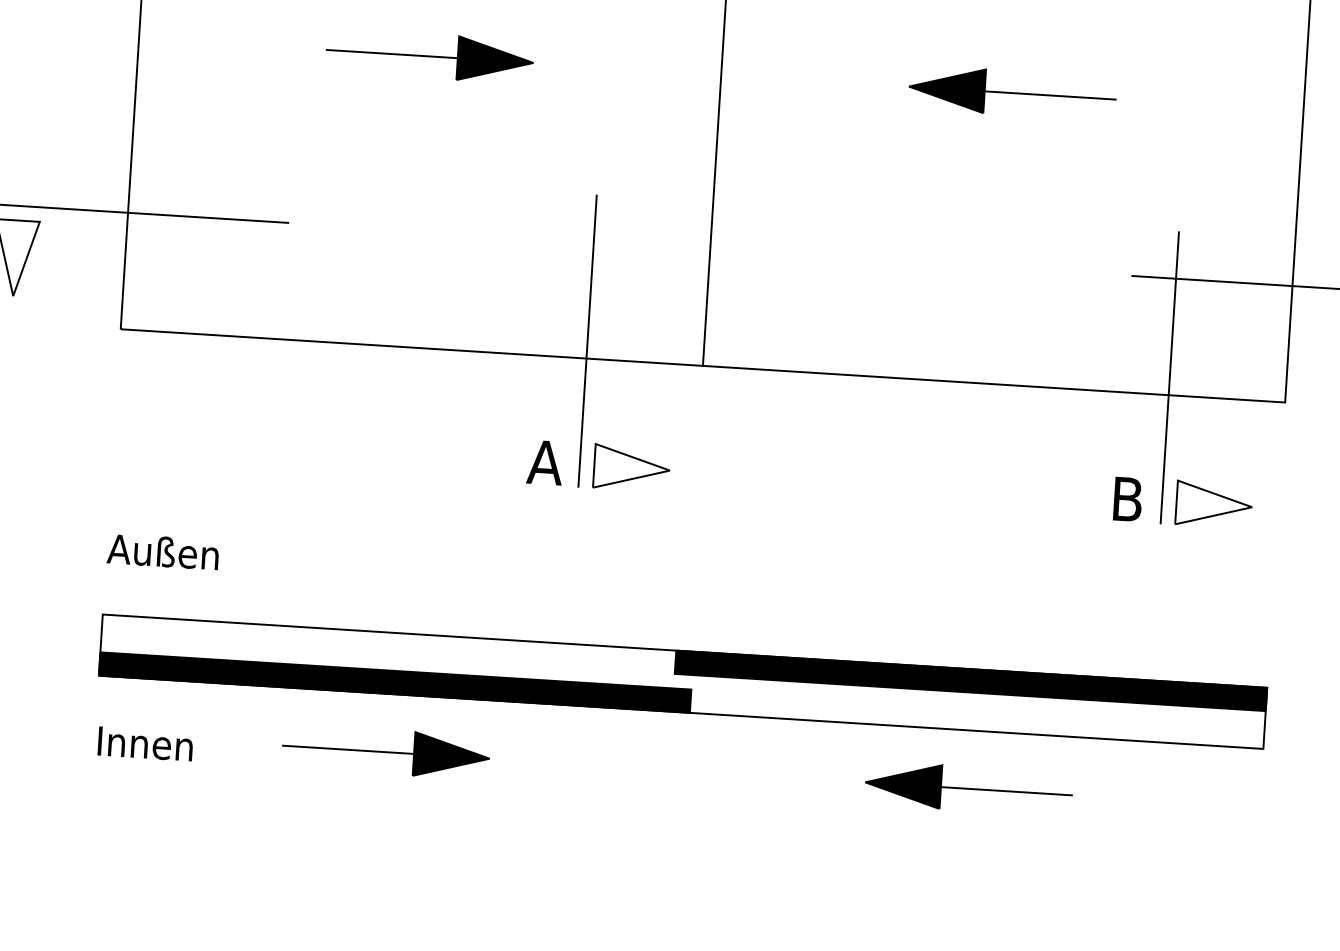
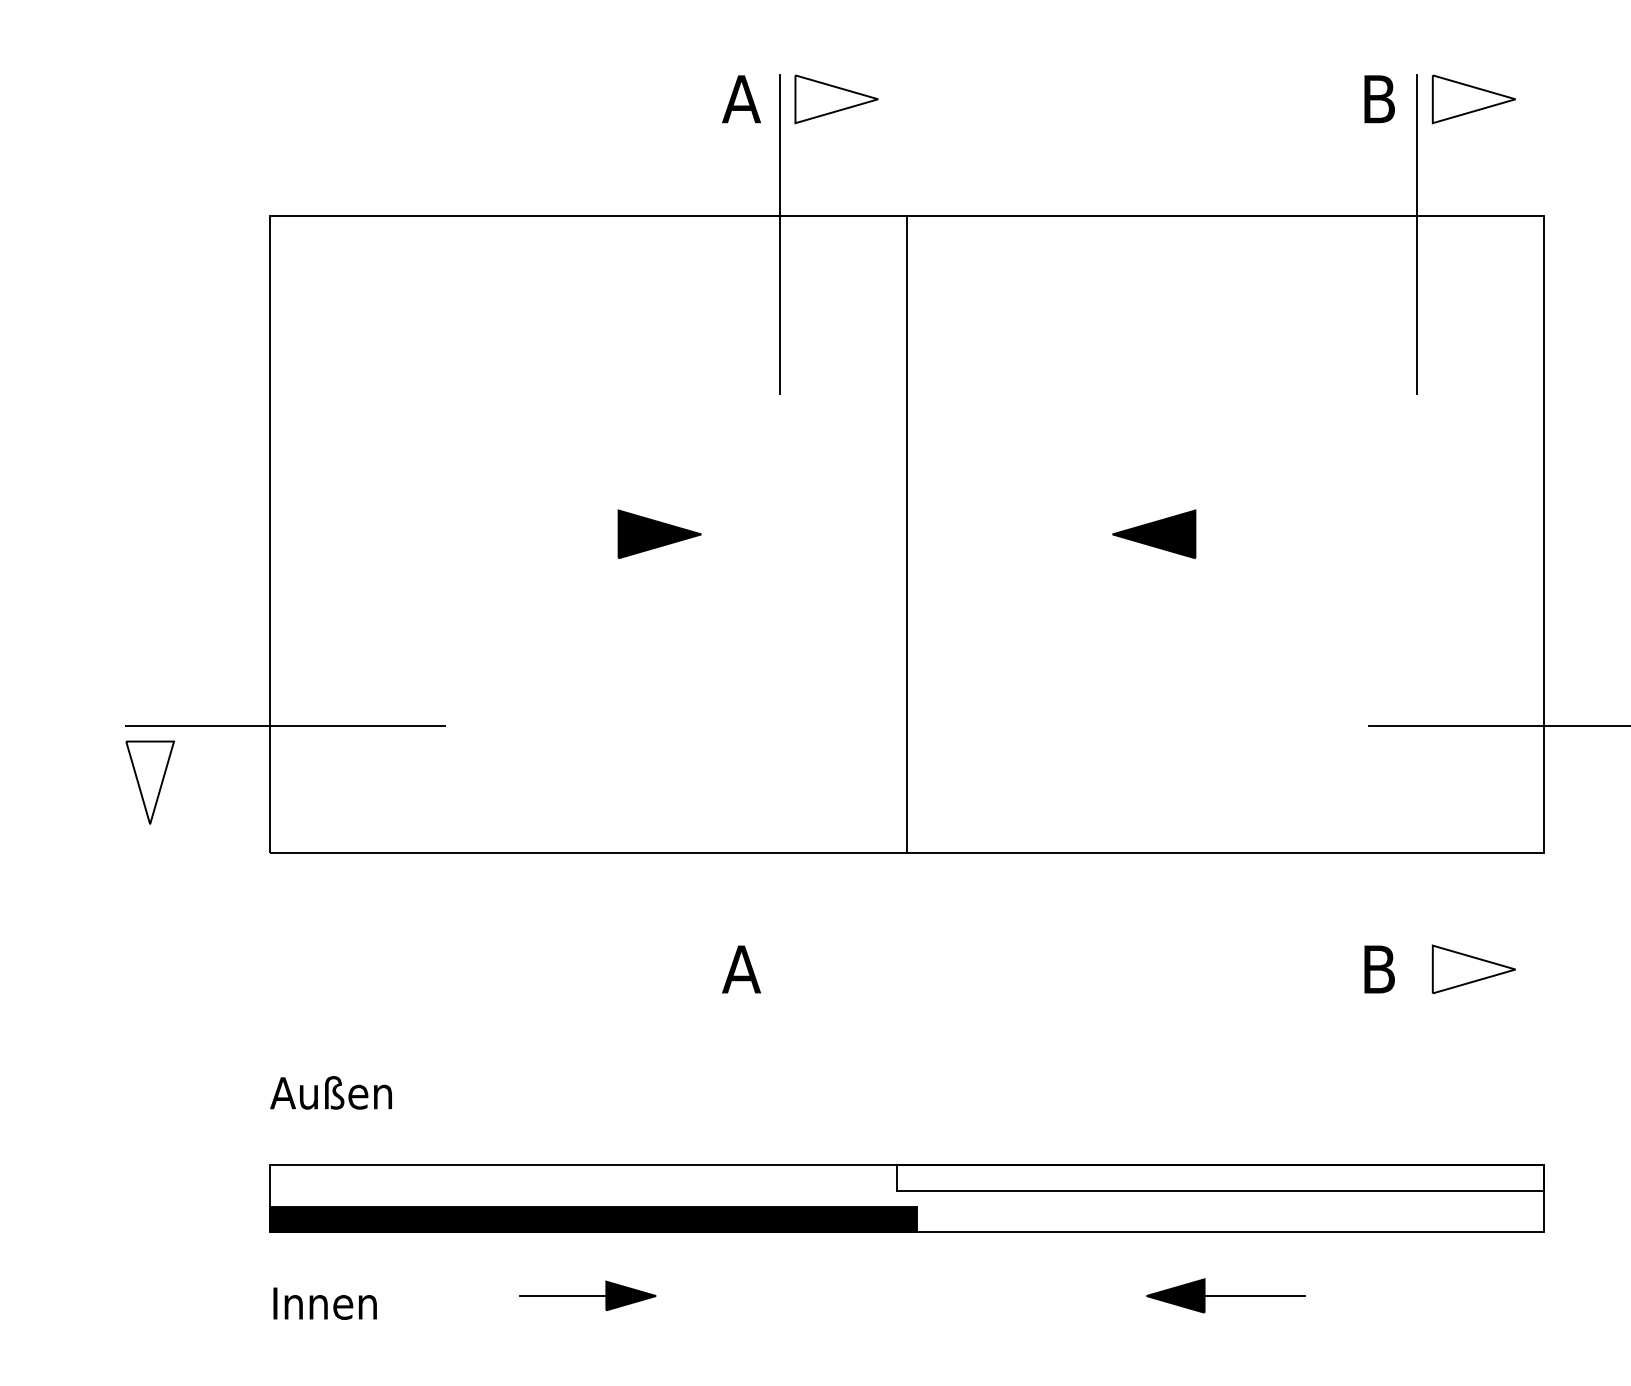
line: (391, 54) -> (546, 534), removed
line: (1049, 95) -> (1266, 534), removed
line: (587, 340) -> (779, 833), removed
line: (1169, 377) -> (1416, 833), removed
part: (631, 468) -> (836, 969), removed
fill: (970, 680) -> (1220, 1177), removed
part: (385, 751) -> (587, 1295), size x0.6
part: (968, 788) -> (1225, 1295), size x0.7

